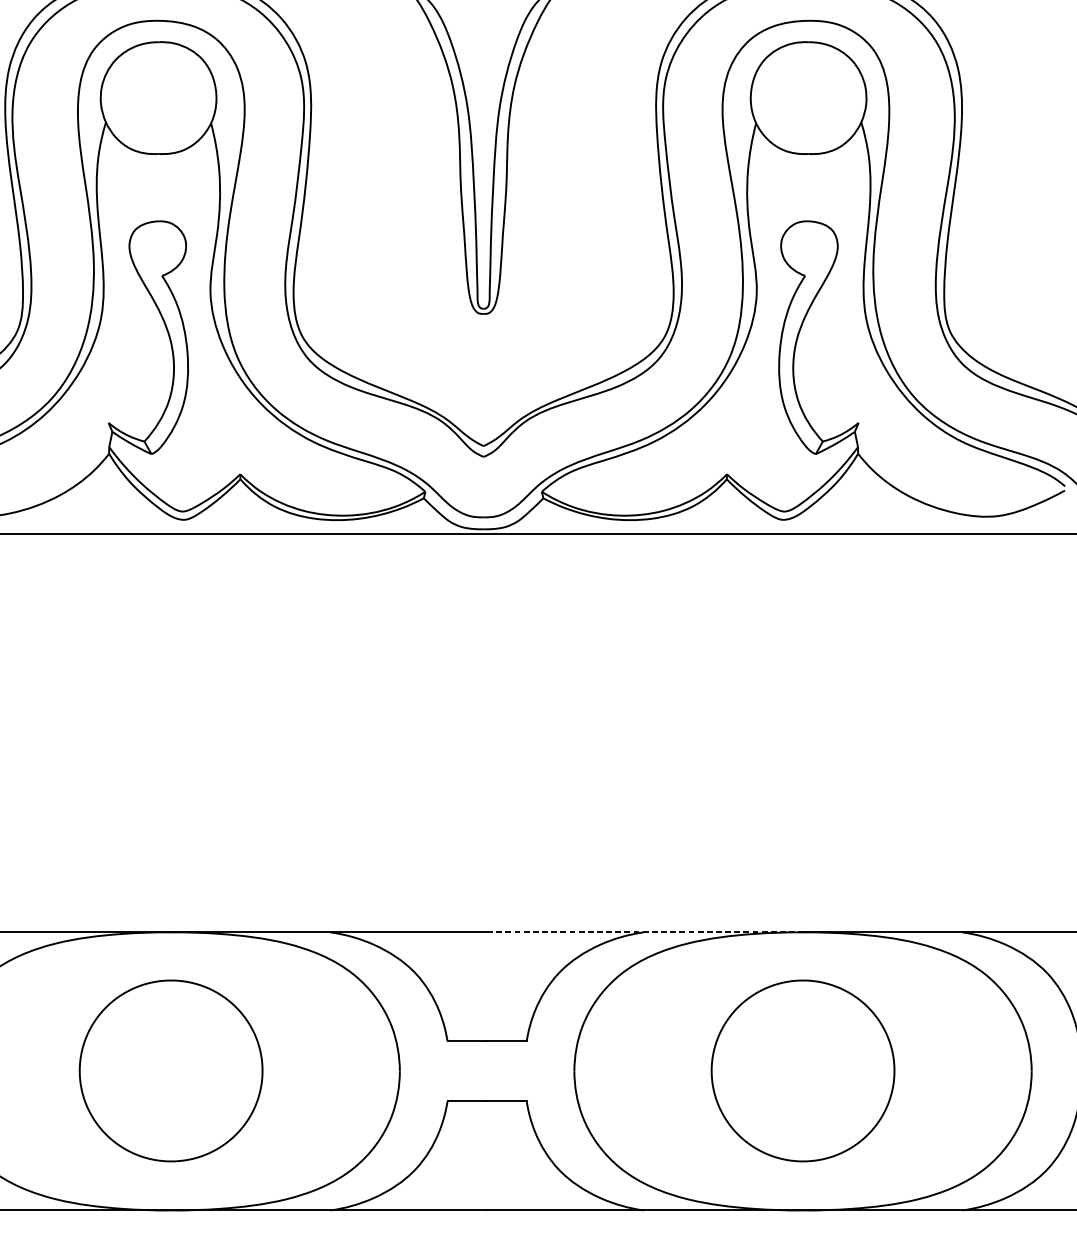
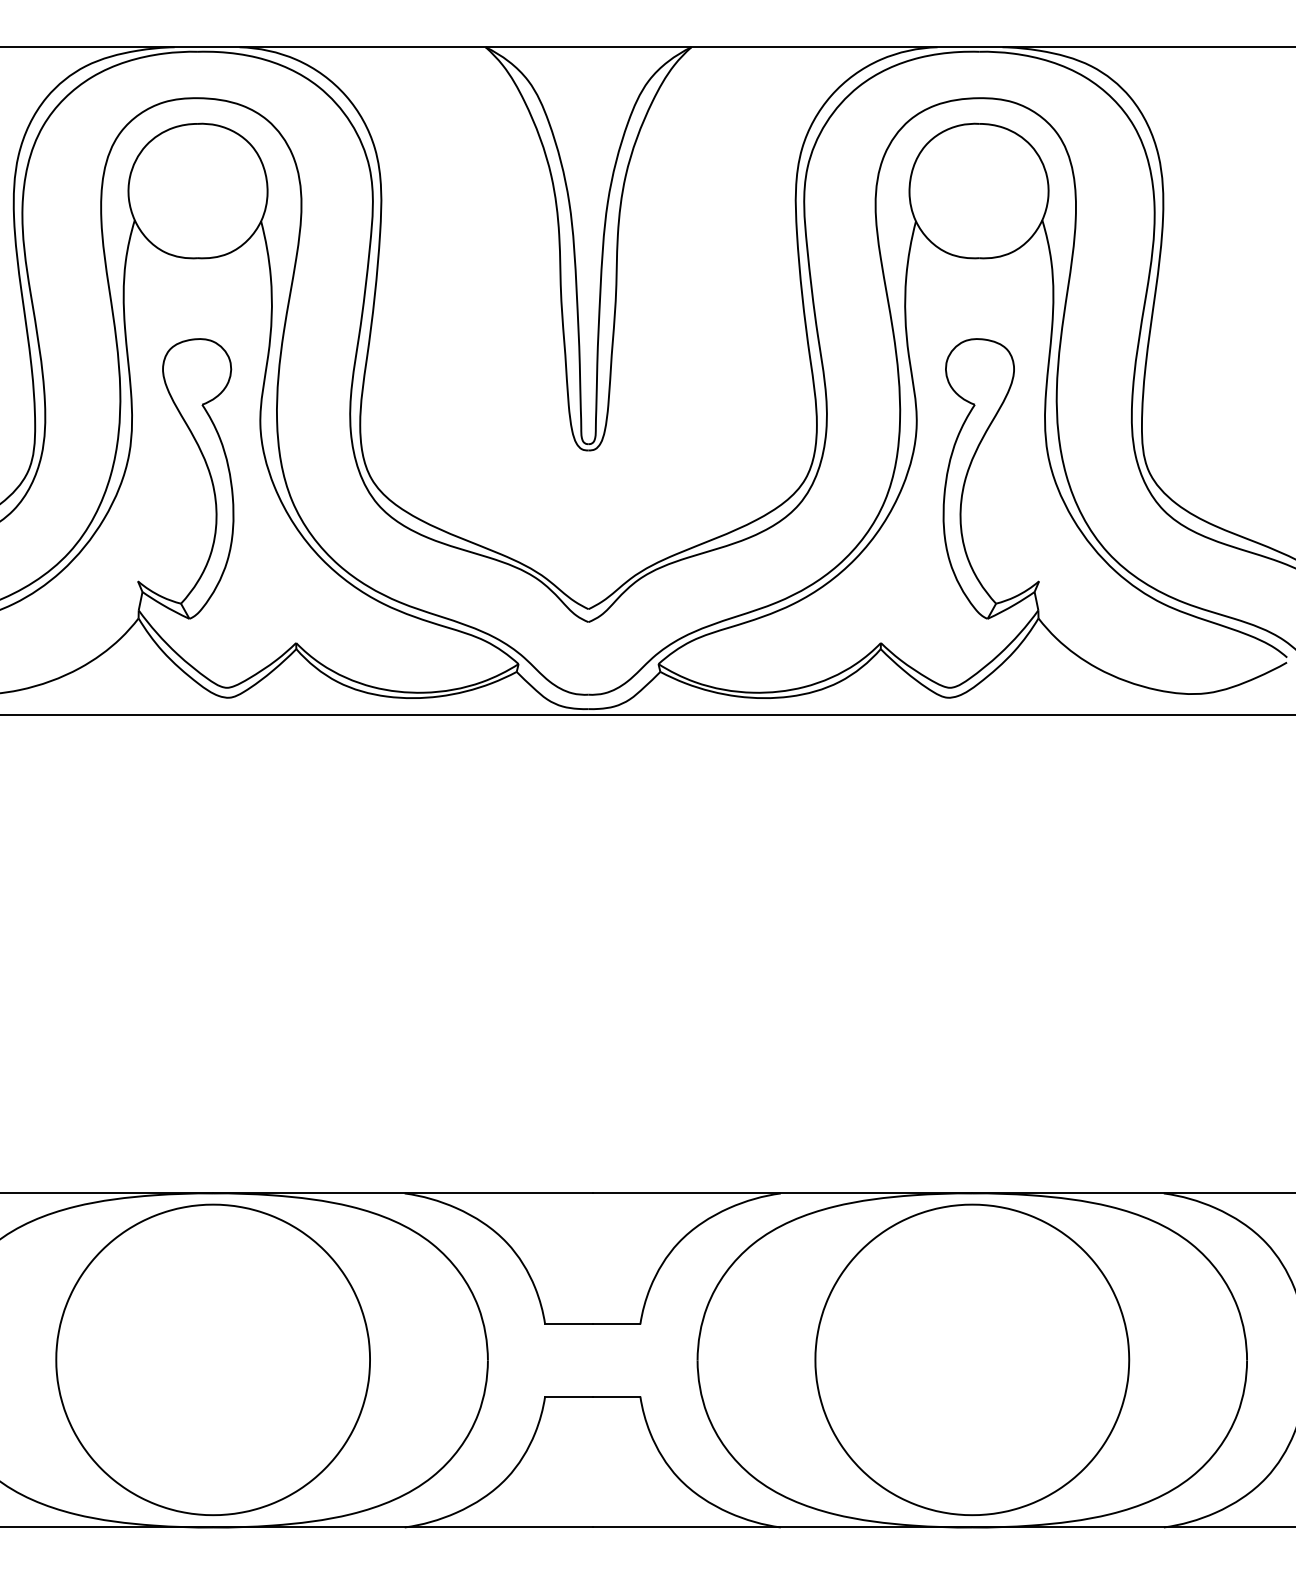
line: (645, 932) -> (782, 1193), dashed -> solid
part: (170, 1070) -> (212, 1359), size x1.43
part: (803, 1070) -> (972, 1359), size x1.43

